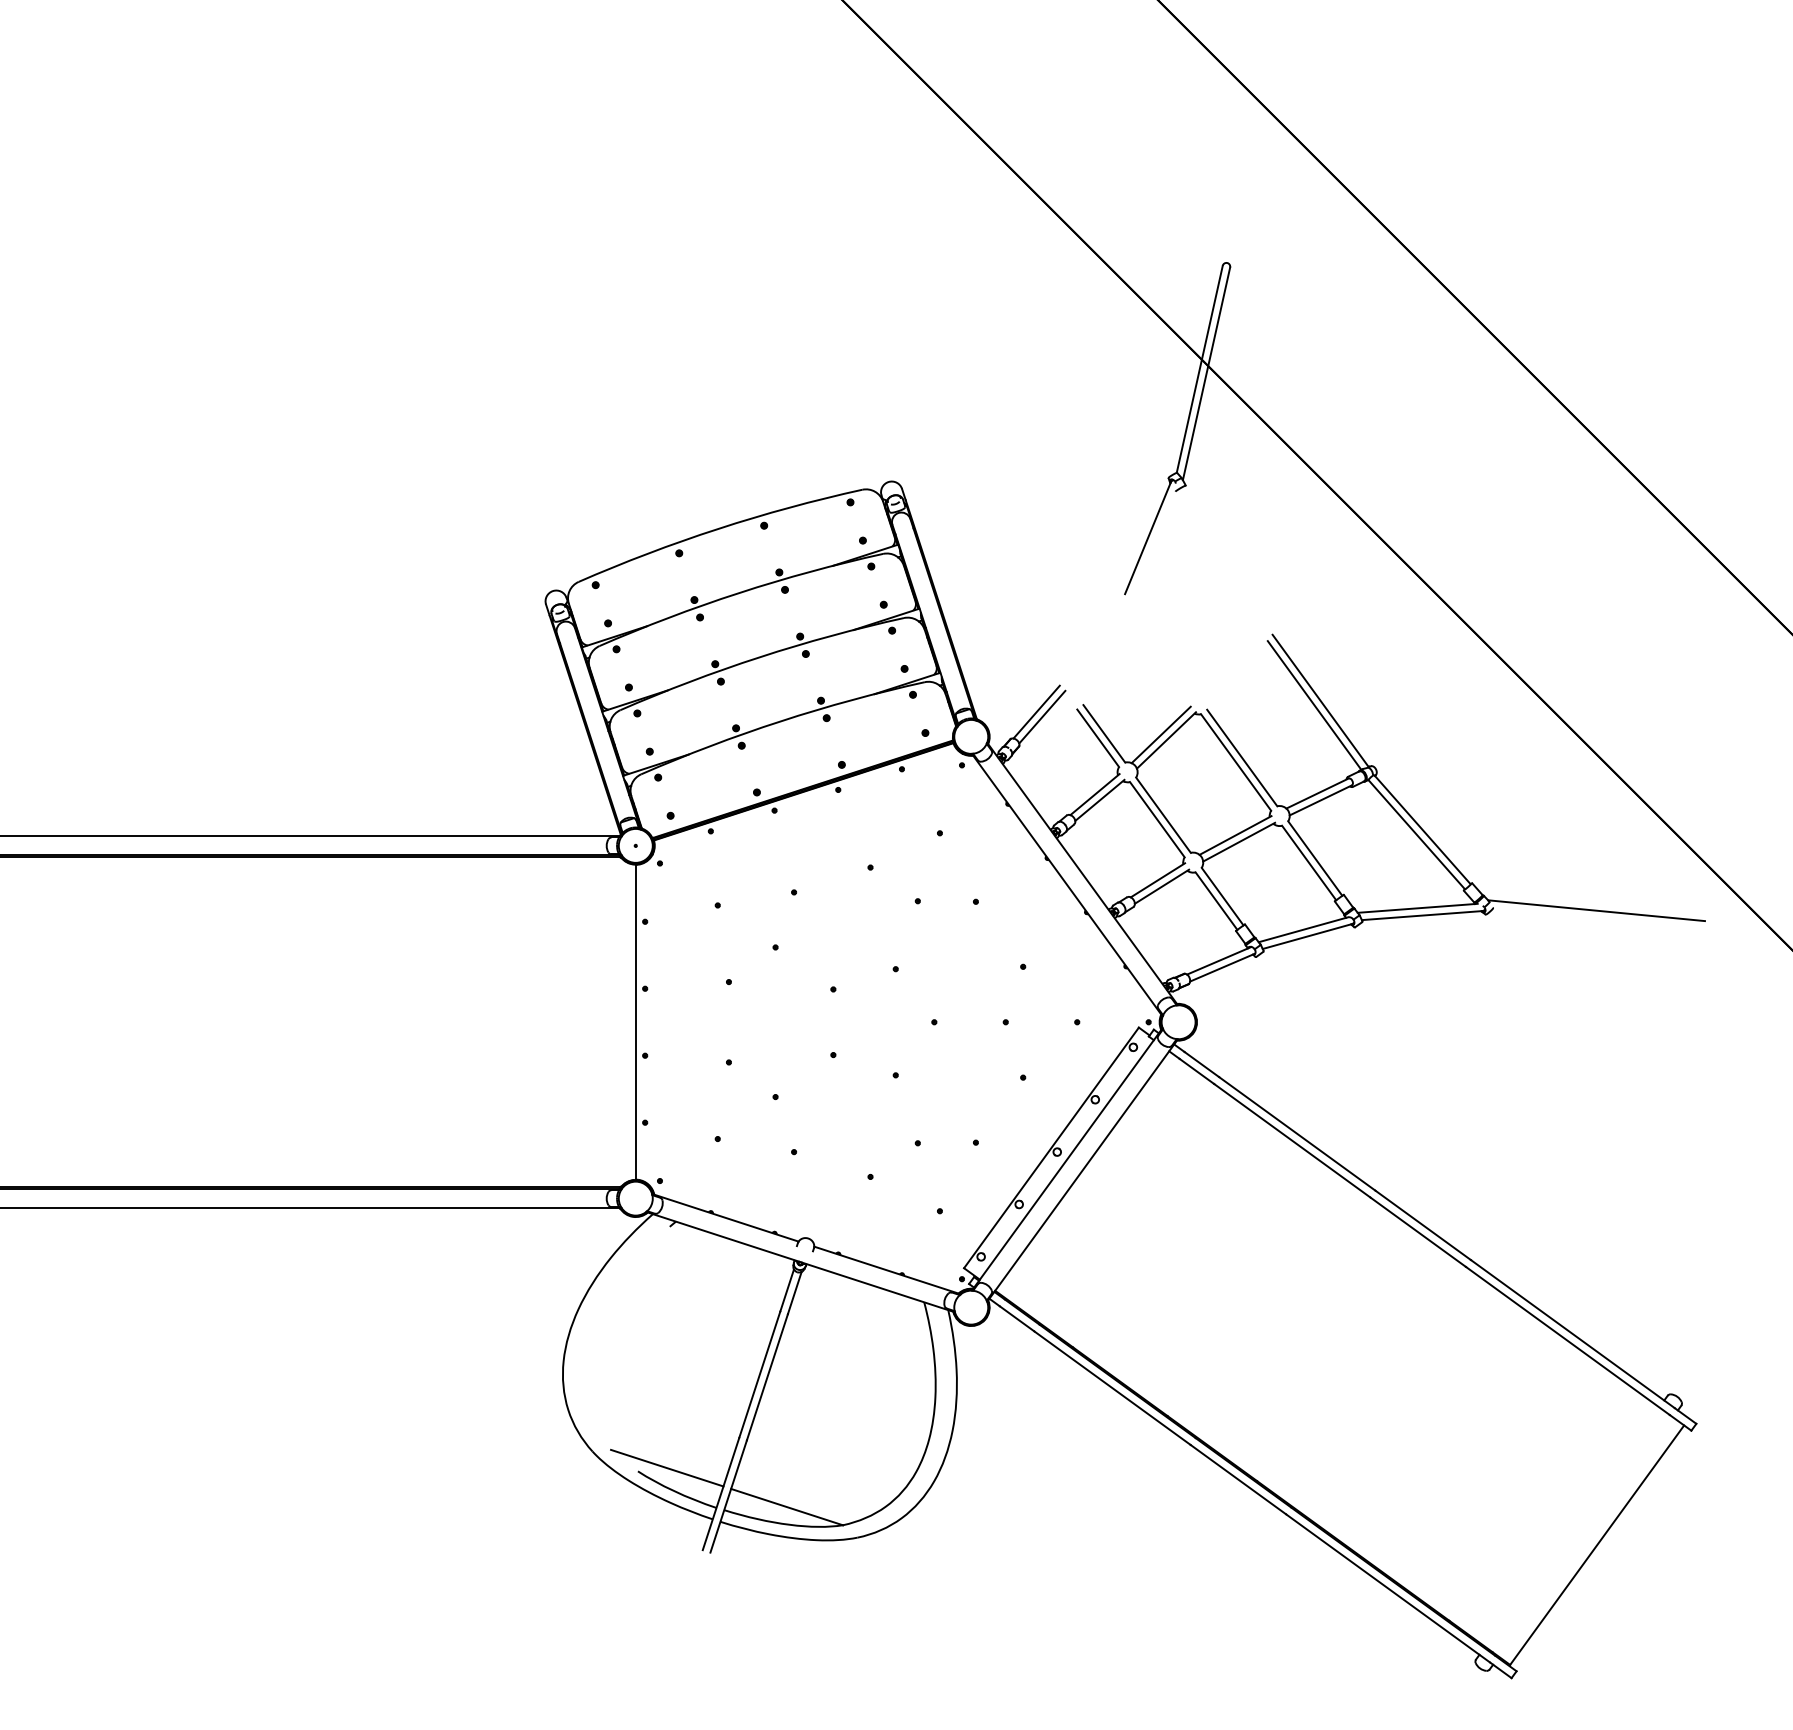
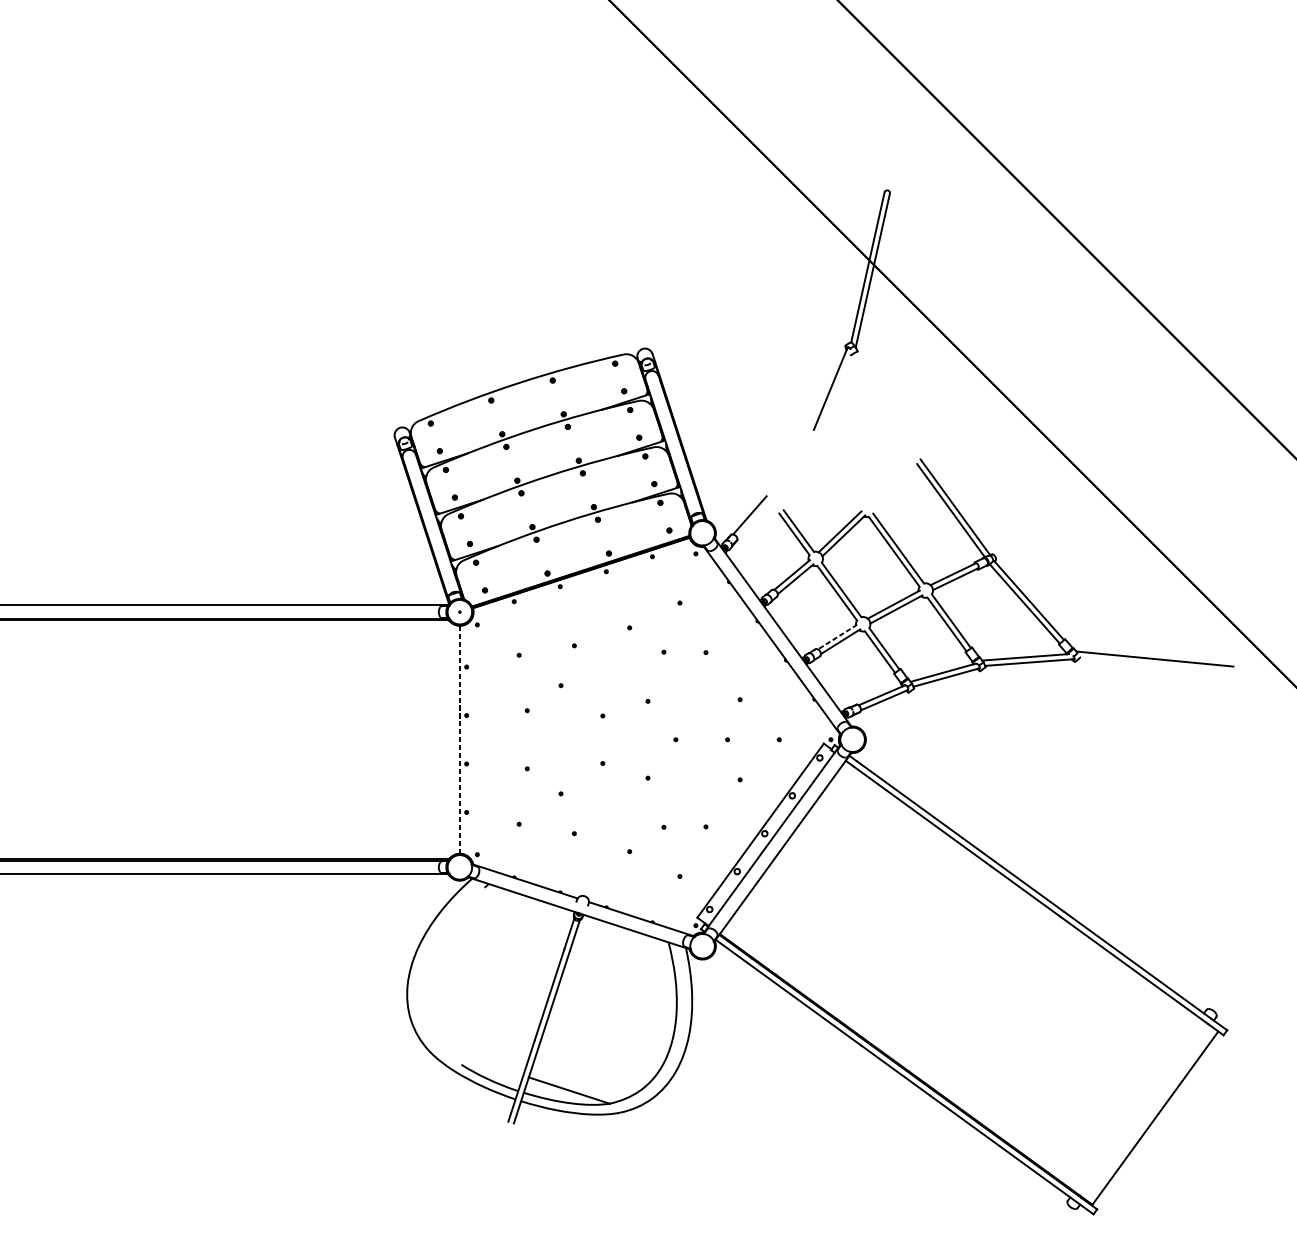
line: (1042, 716) -> (754, 518), removed
line: (1157, 880) -> (837, 637), solid -> dashed
line: (636, 1022) -> (460, 739), solid -> dashed
line: (667, 1467) -> (482, 1061), removed

